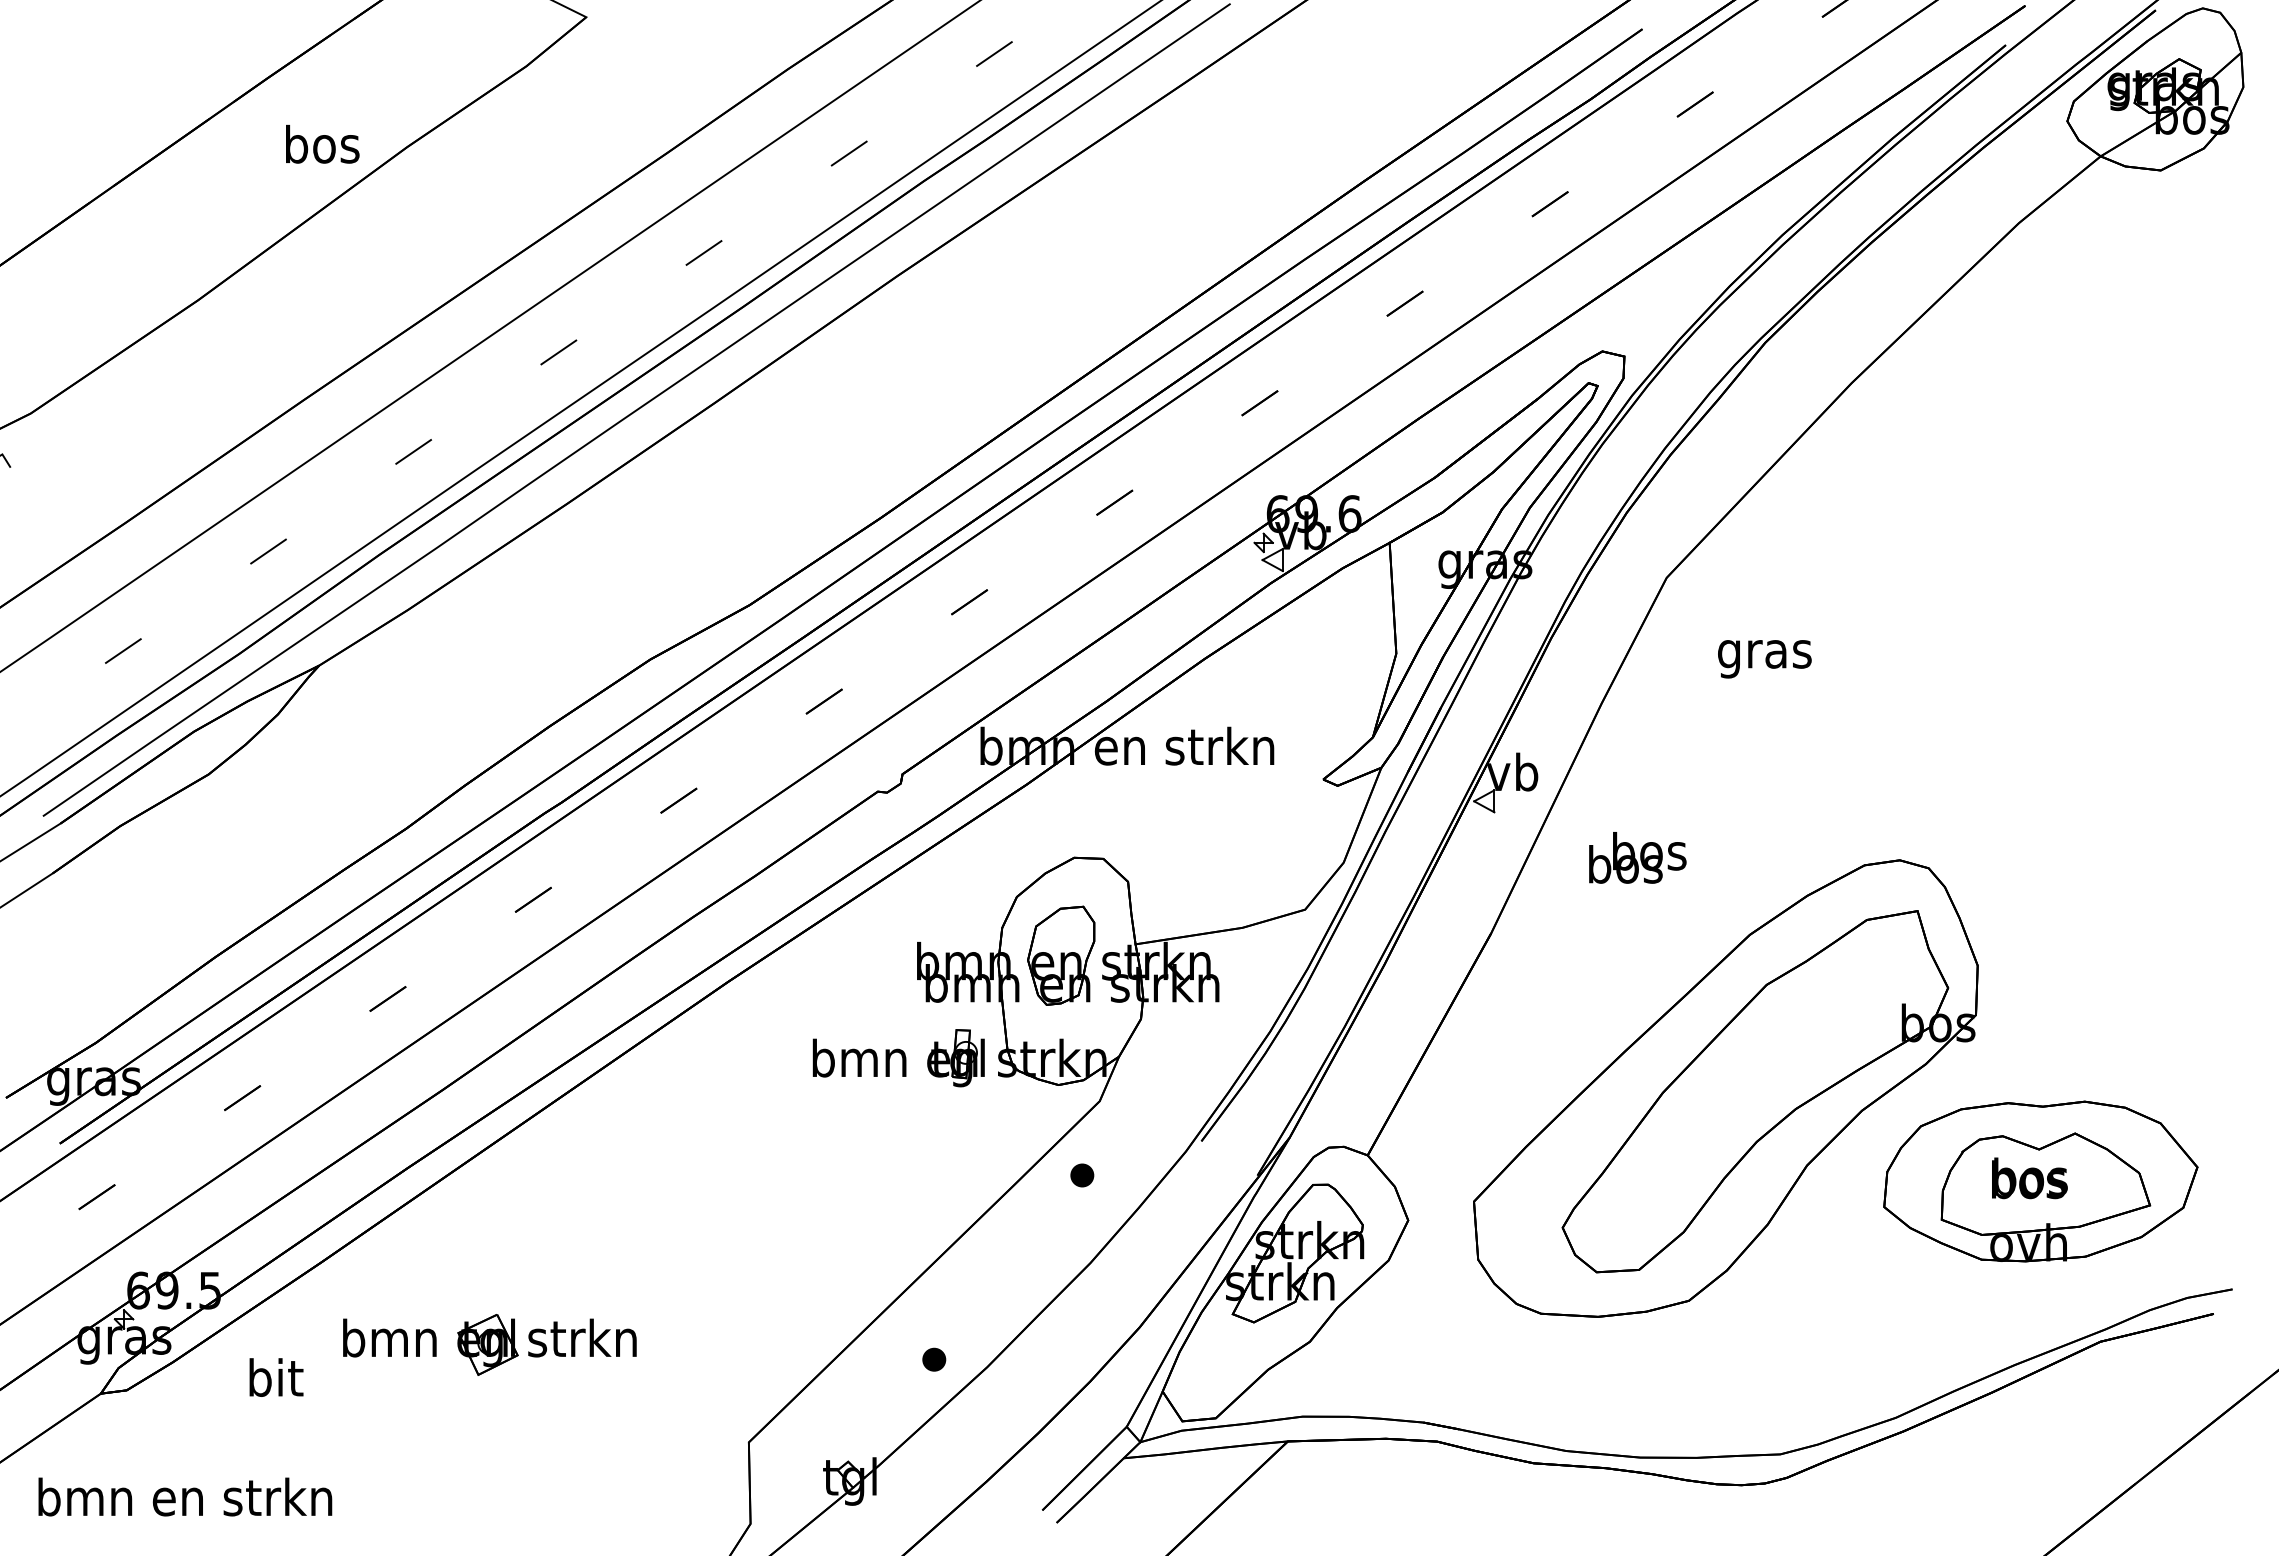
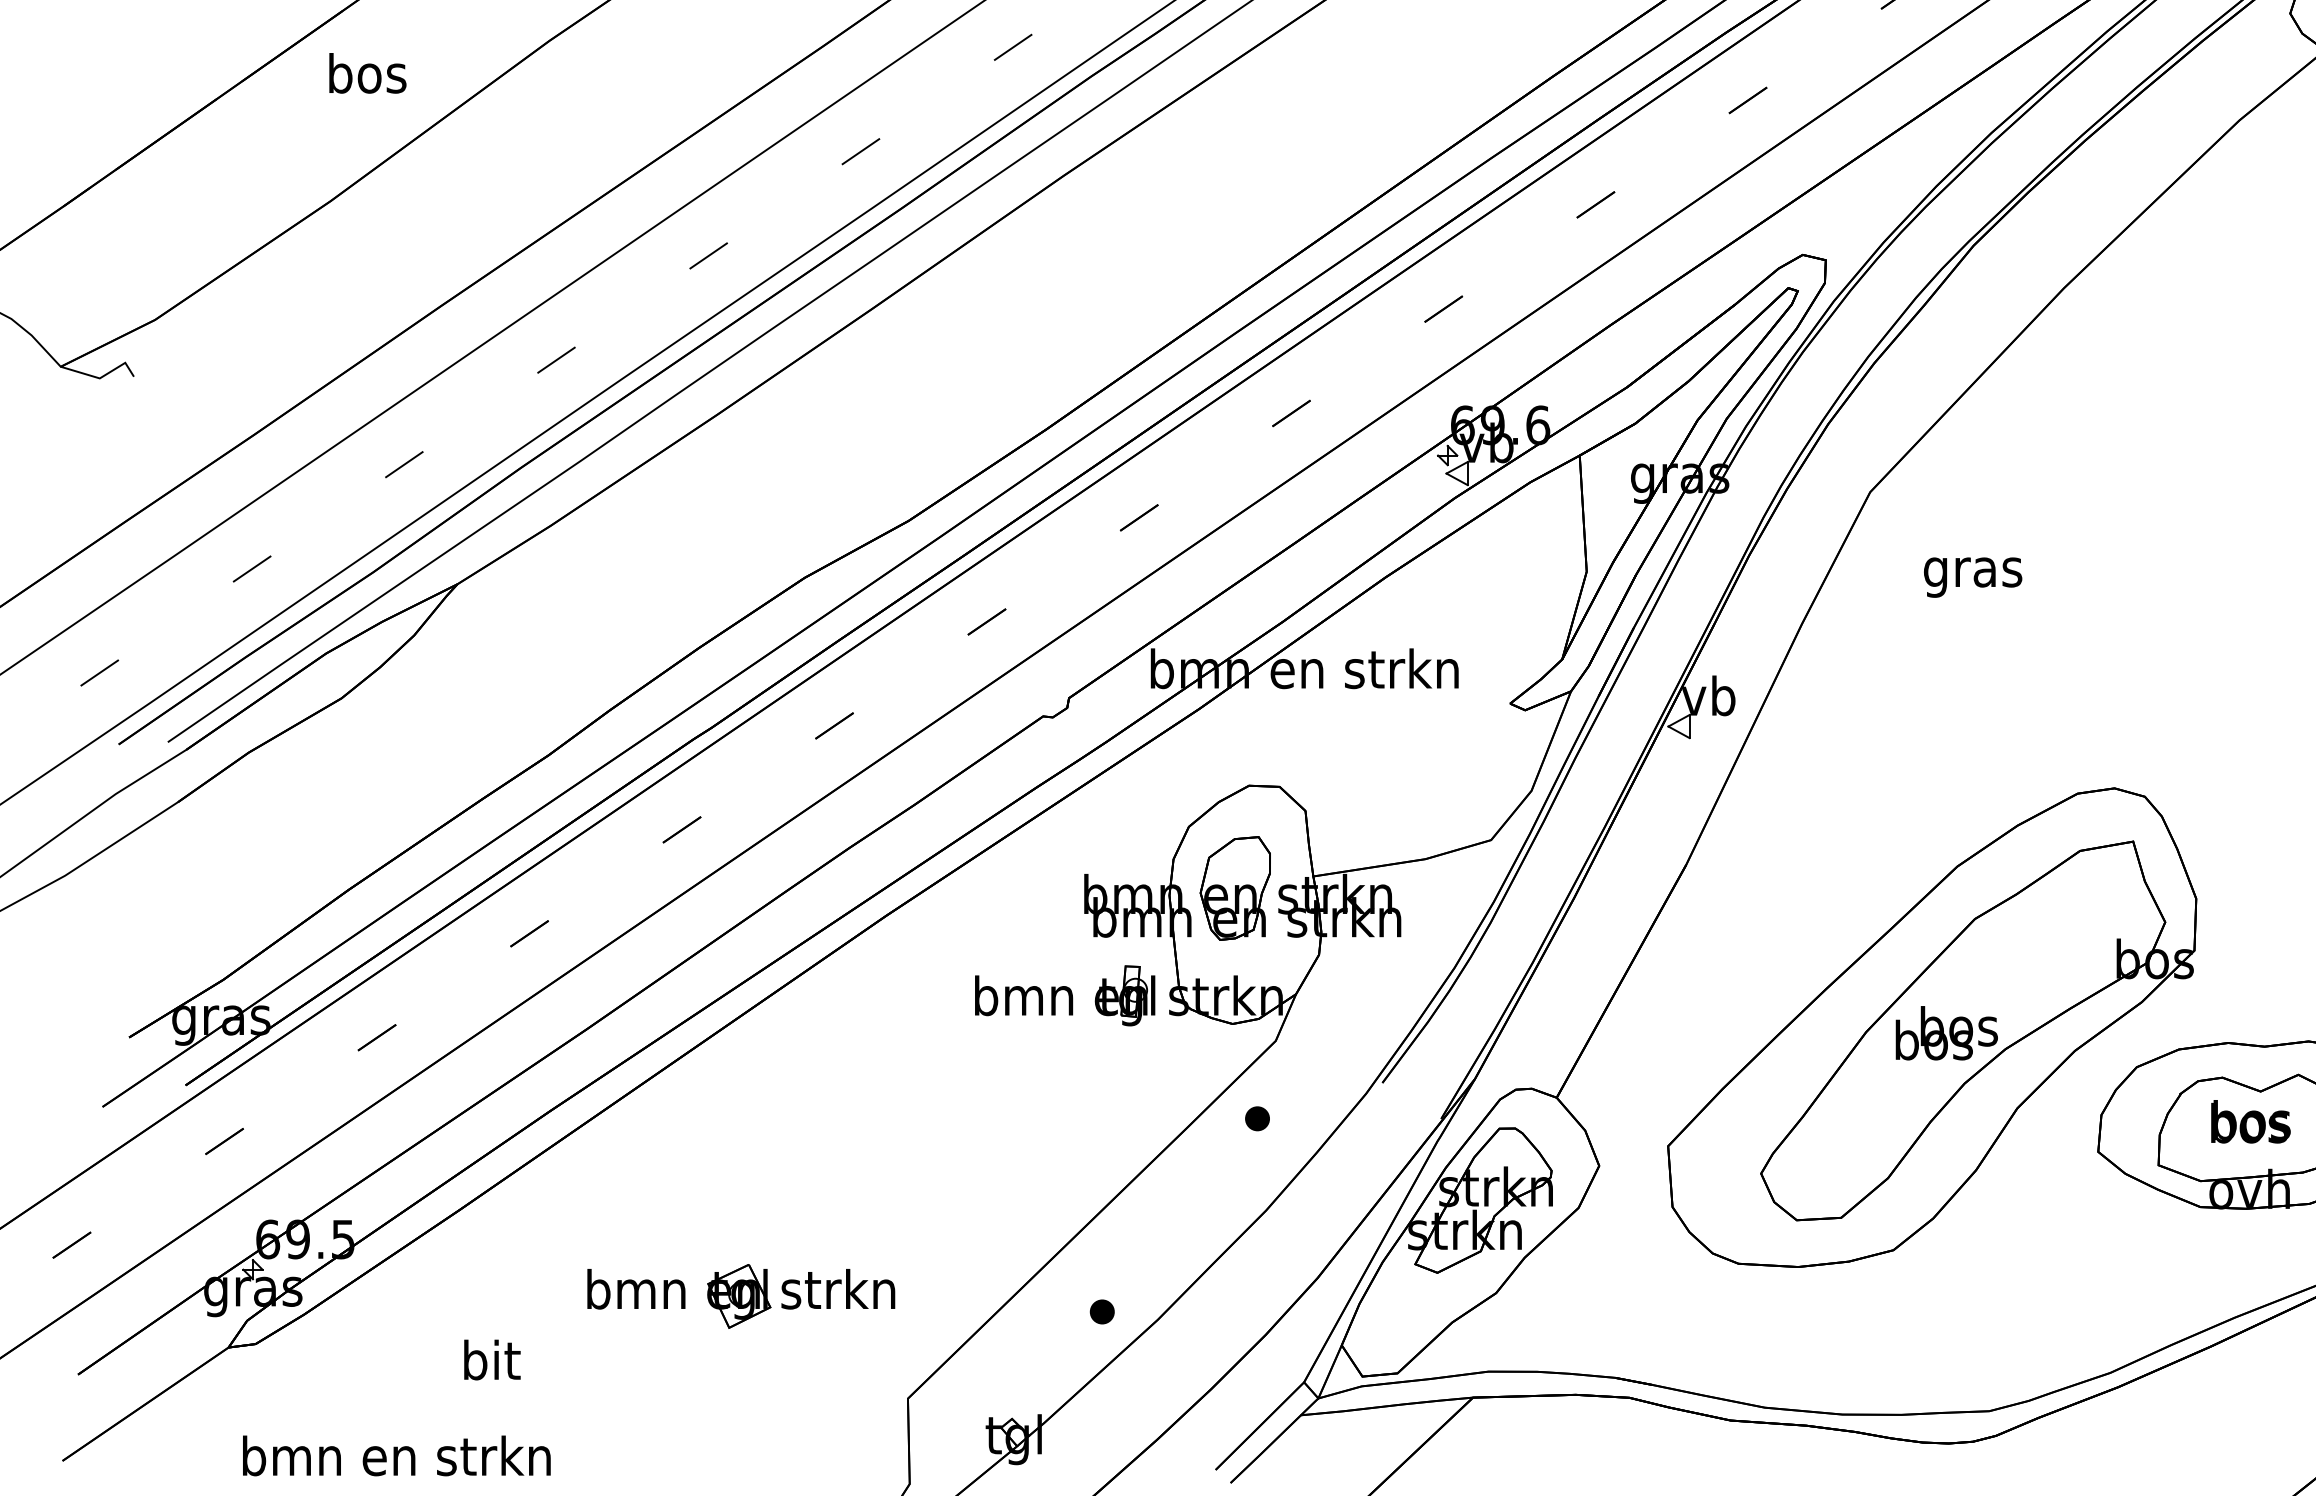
text: (322, 144) -> (367, 73), moved
text: (1637, 857) -> (1946, 1032), moved
part: (489, 1344) -> (740, 1295), moved
text: (276, 1377) -> (492, 1359), moved
text: (185, 1496) -> (396, 1455), moved

